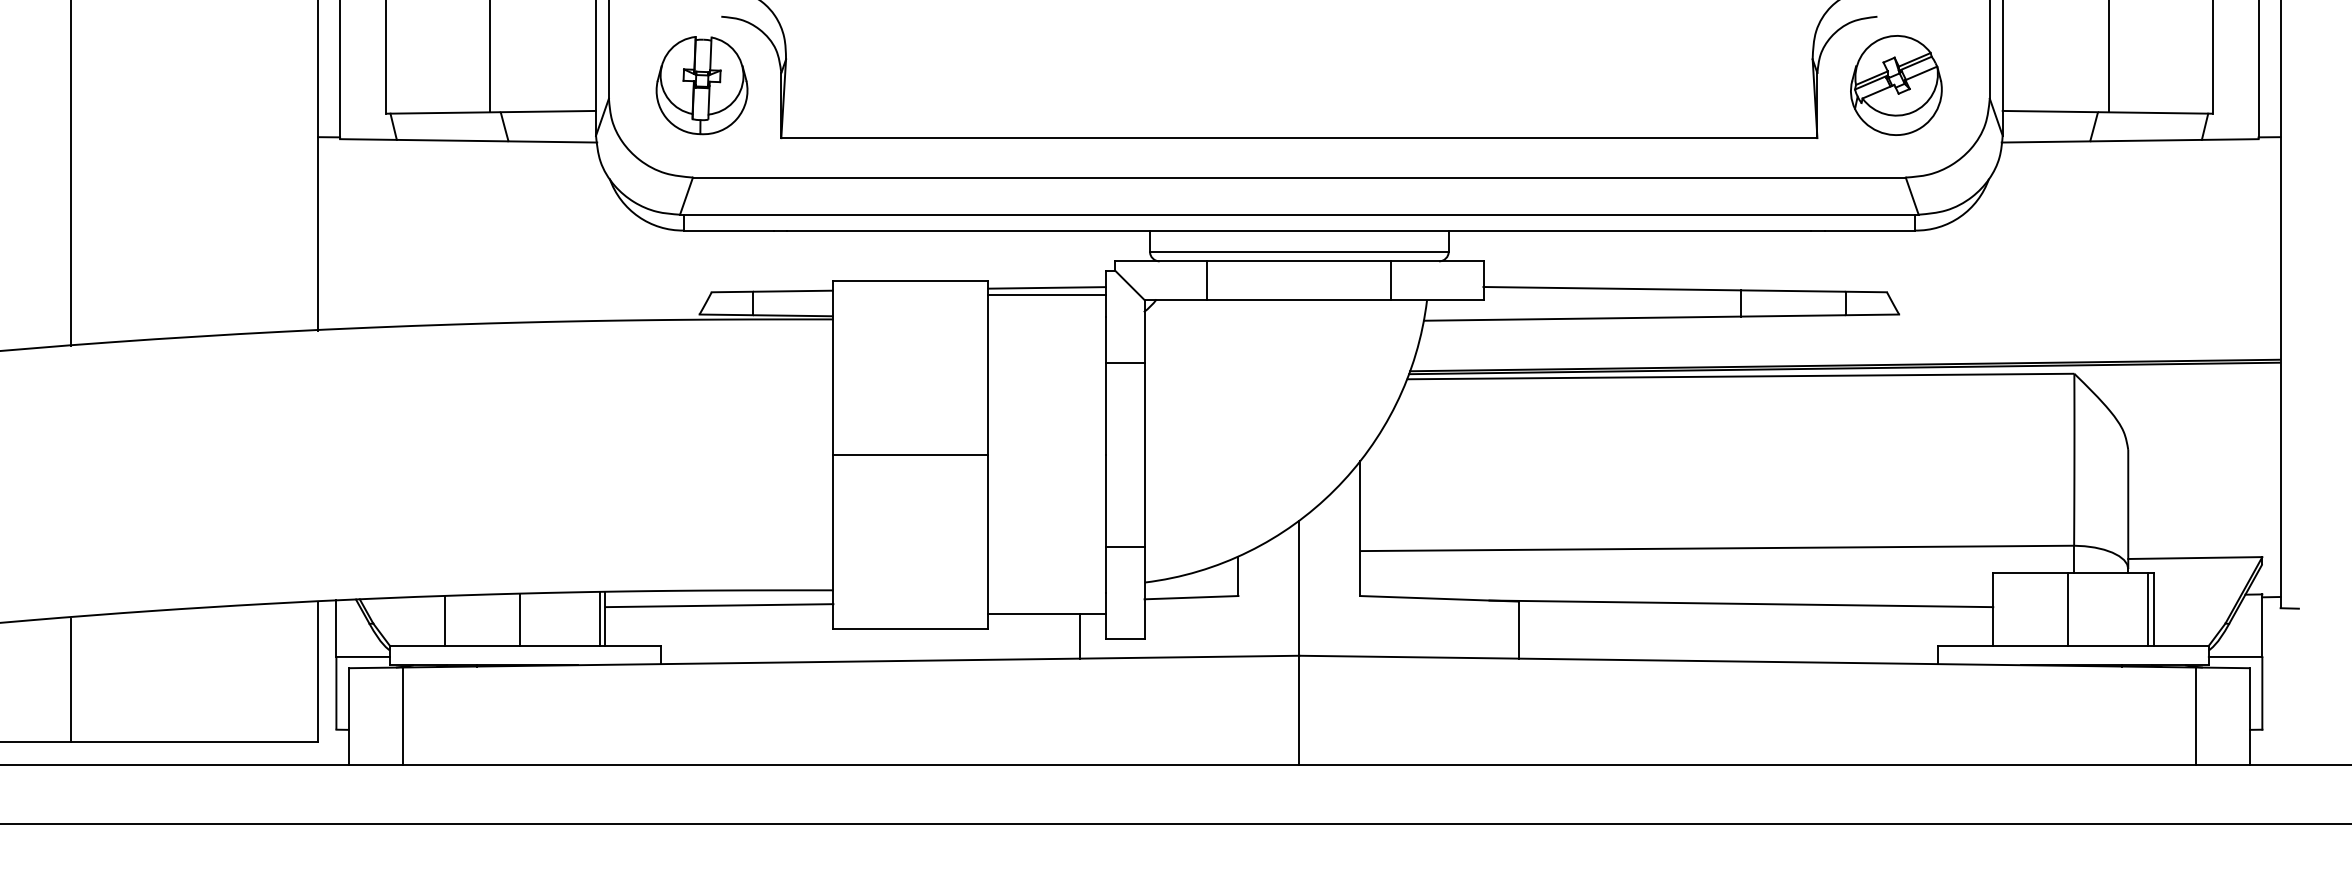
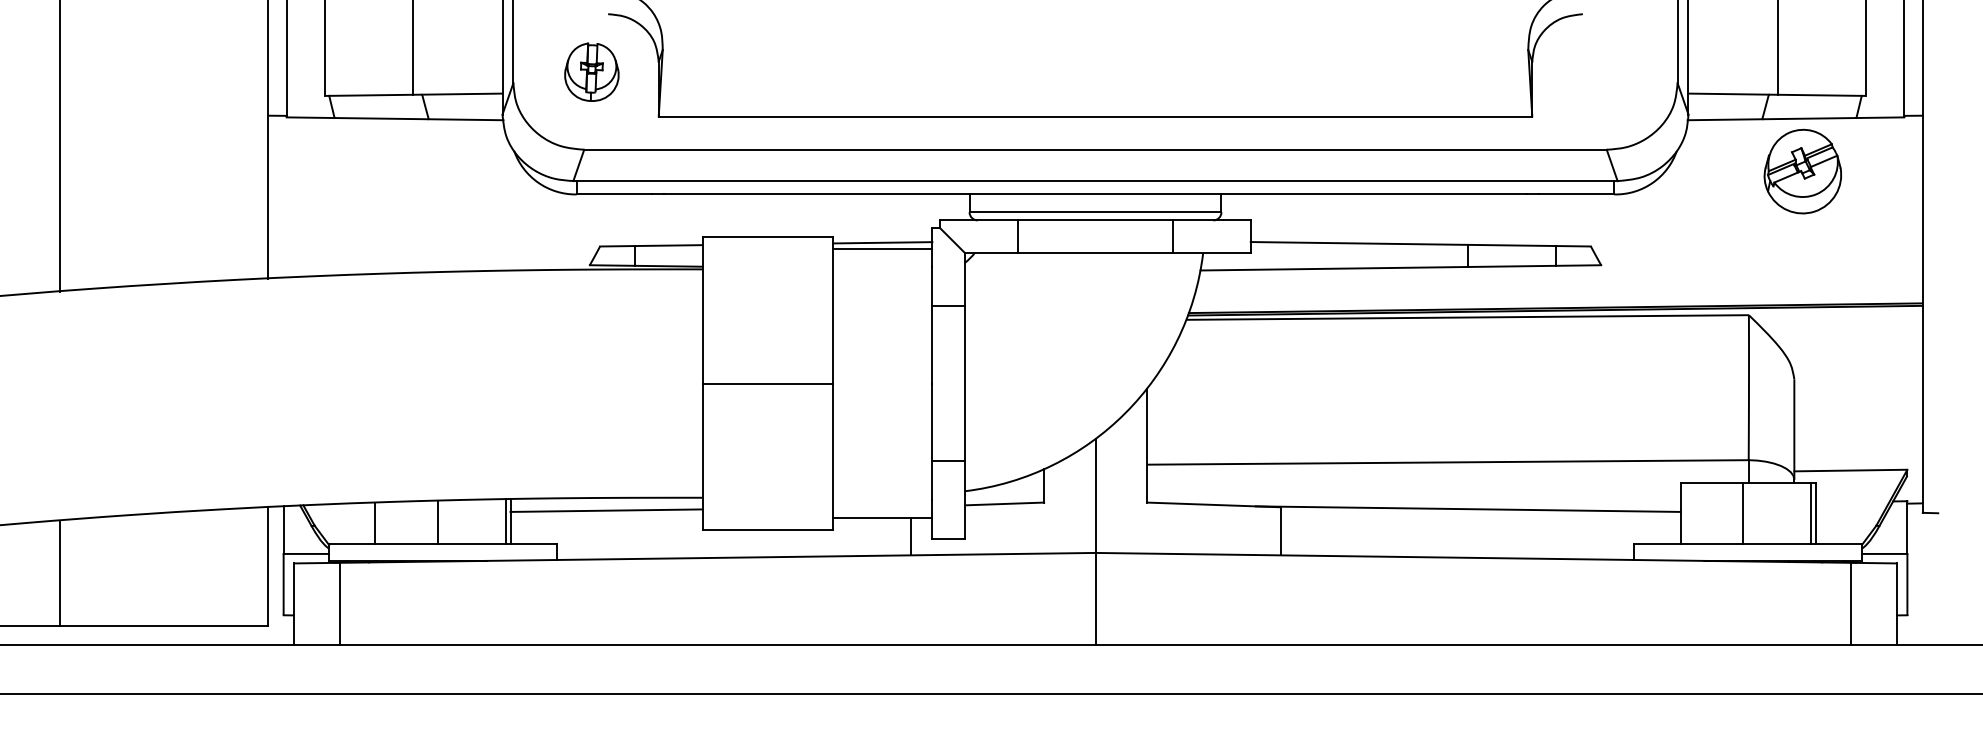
part: (701, 85) -> (591, 72), size x0.7
part: (1896, 85) -> (1802, 171), moved

